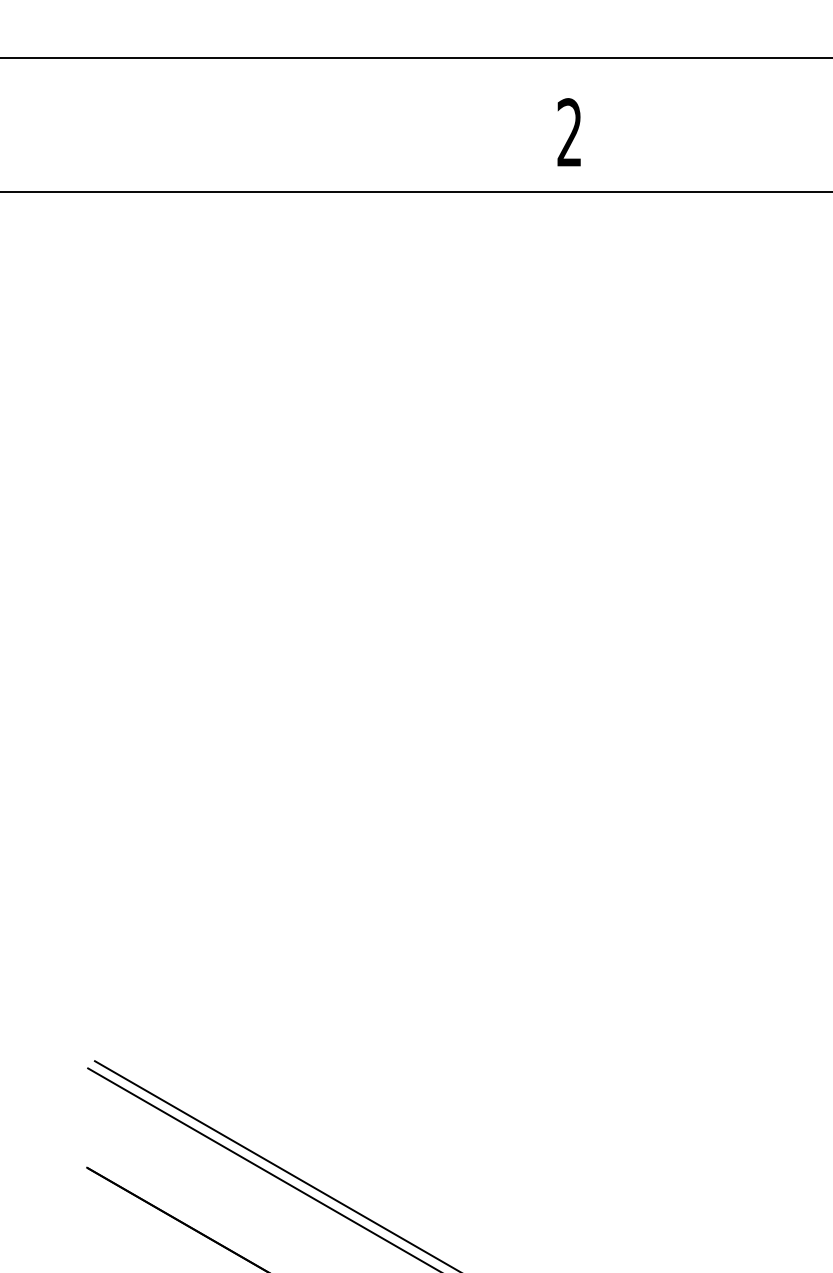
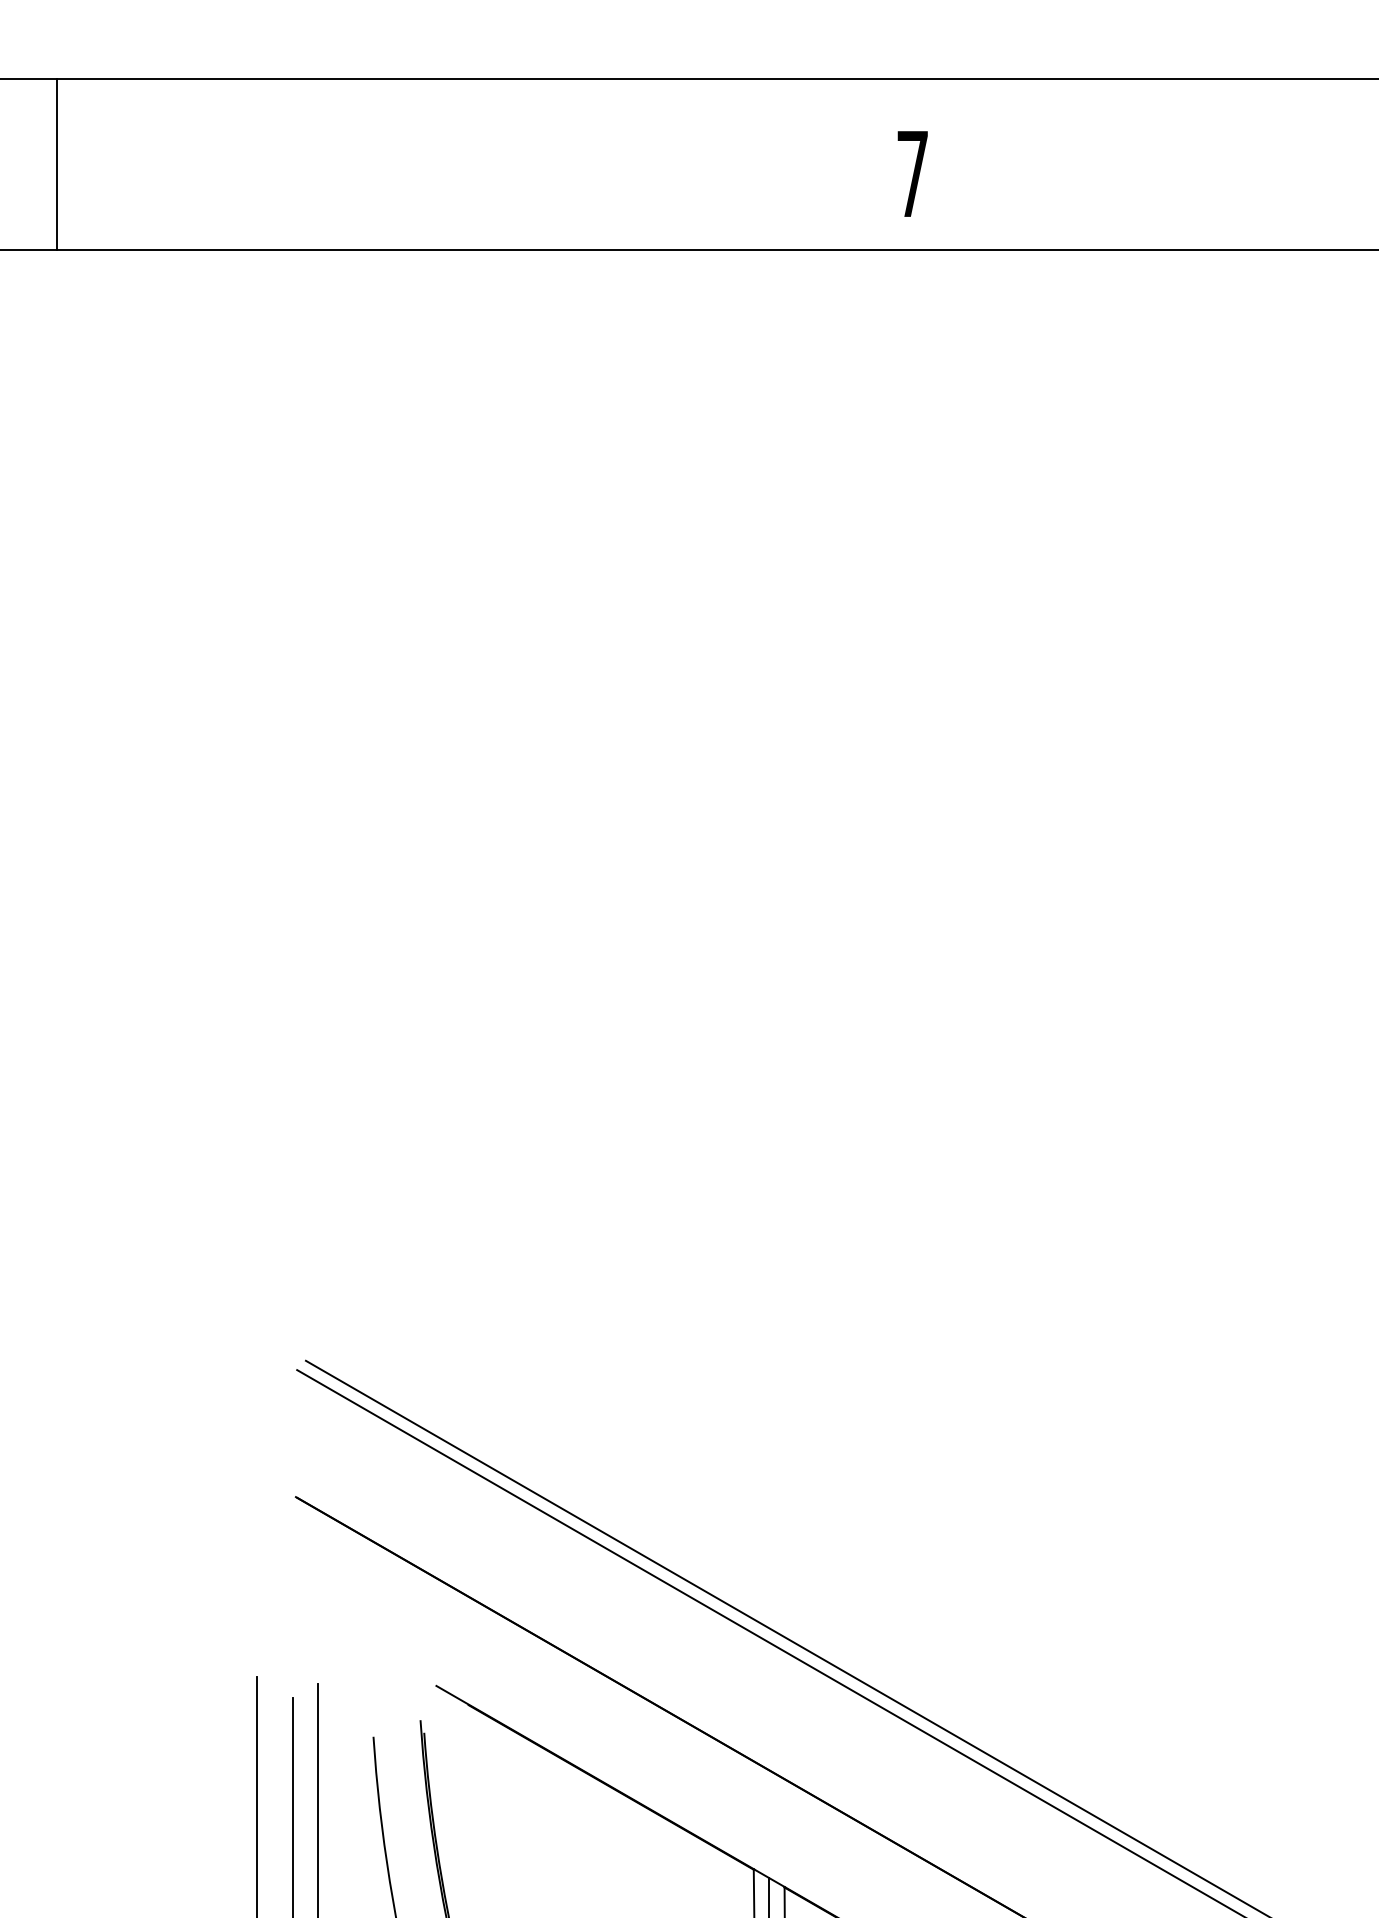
text: (569, 131) -> (912, 172), 2 -> 7

